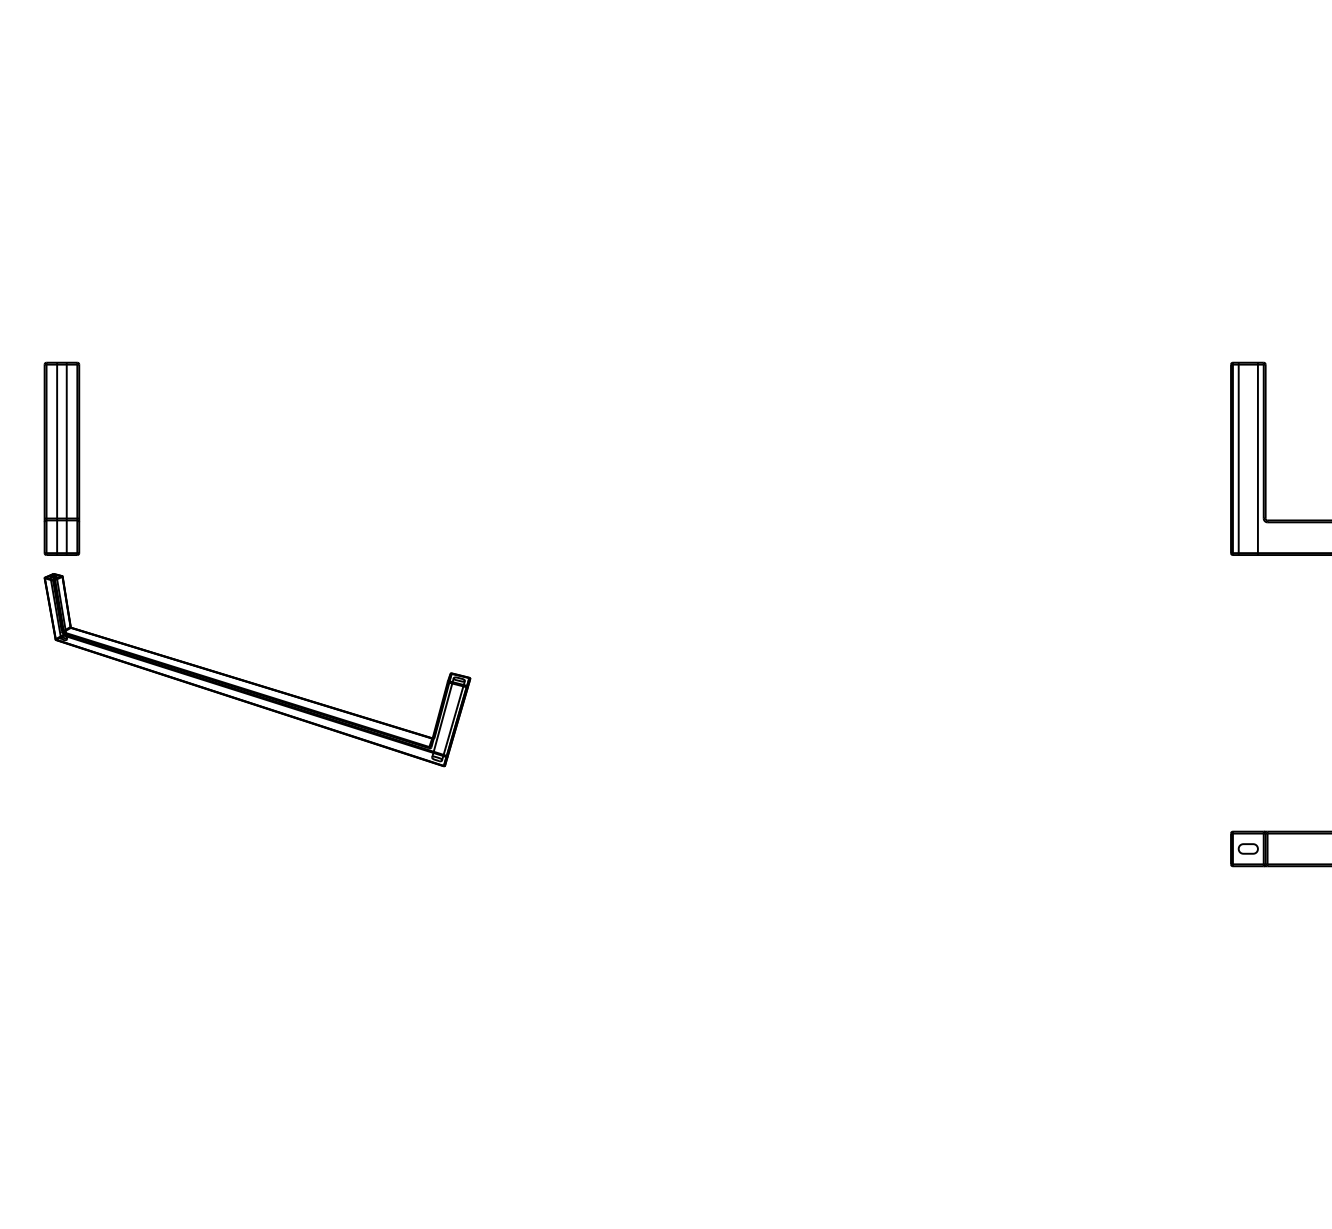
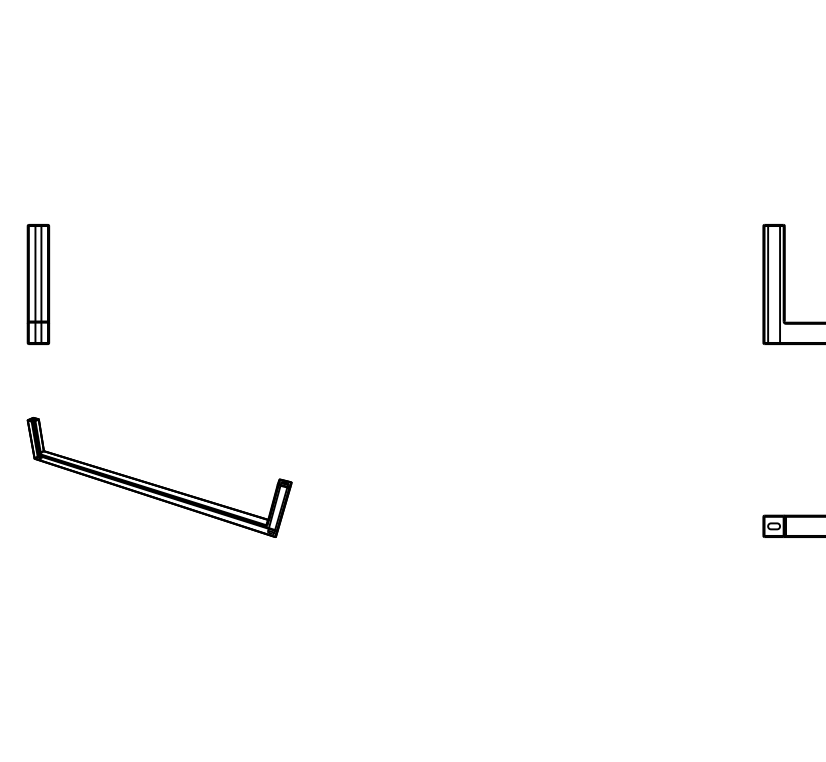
part: (253, 681) -> (157, 484), moved

